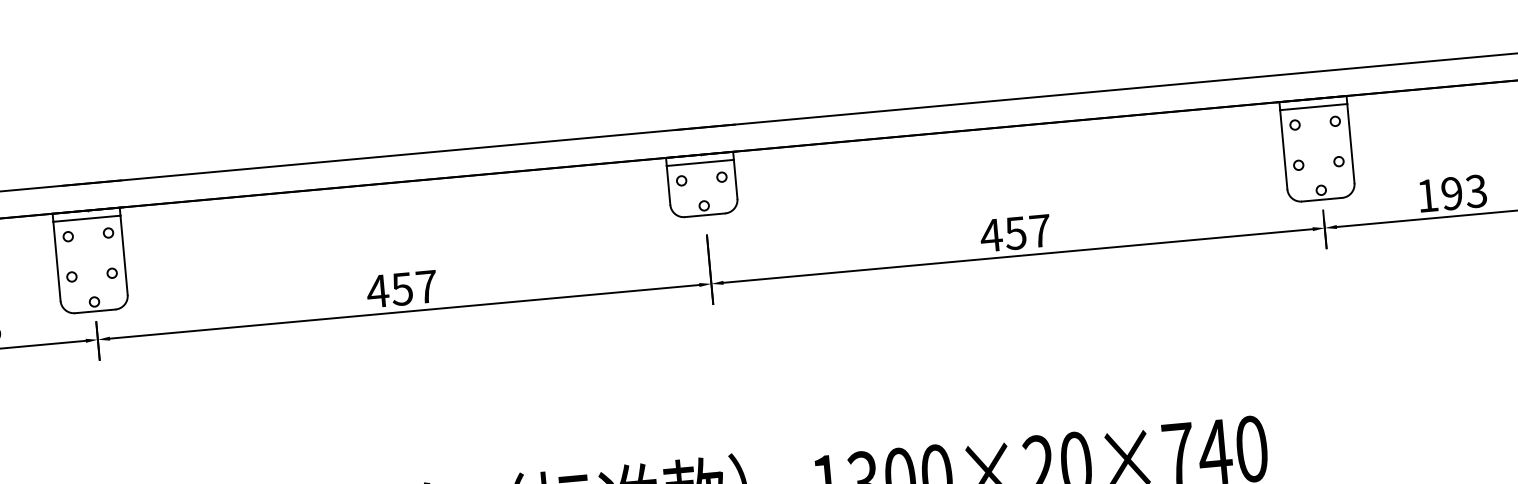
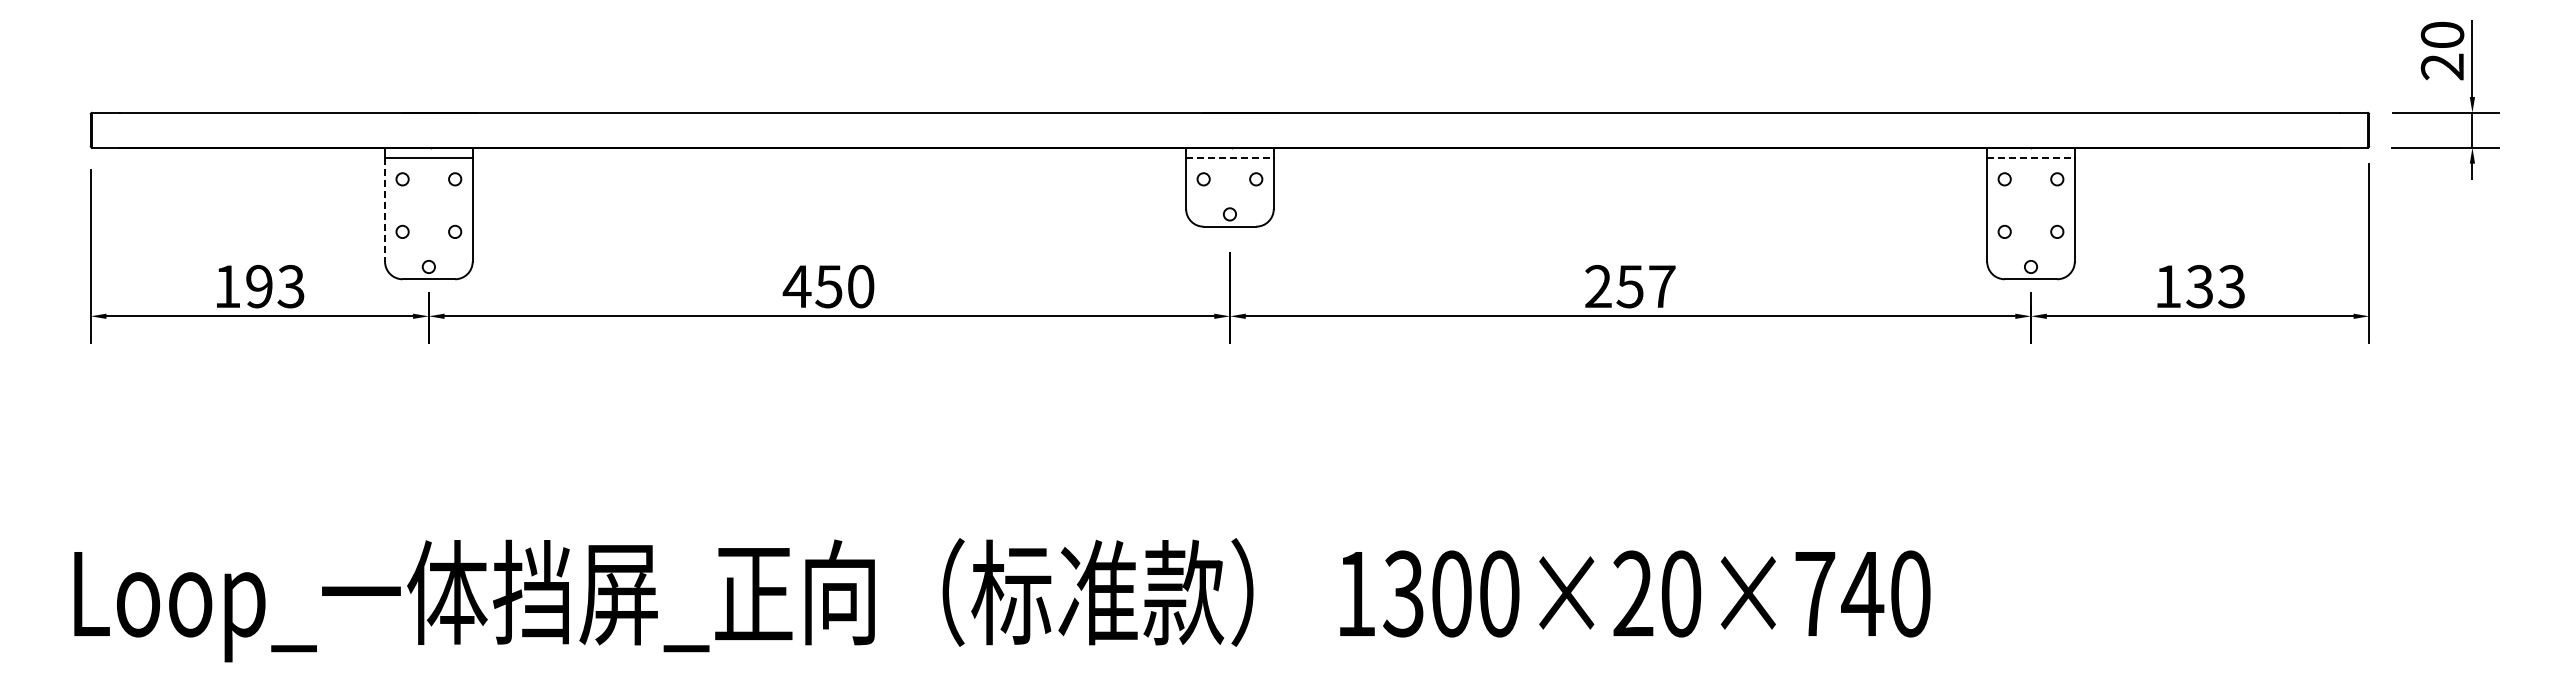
line: (1314, 107) -> (2031, 158), solid -> dashed
line: (700, 163) -> (1229, 158), solid -> dashed
text: (1451, 193) -> (2199, 286), 193 -> 133
text: (991, 234) -> (1598, 285), 457 -> 257
line: (57, 261) -> (385, 210), solid -> dashed
text: (427, 286) -> (861, 286), 457 -> 450

